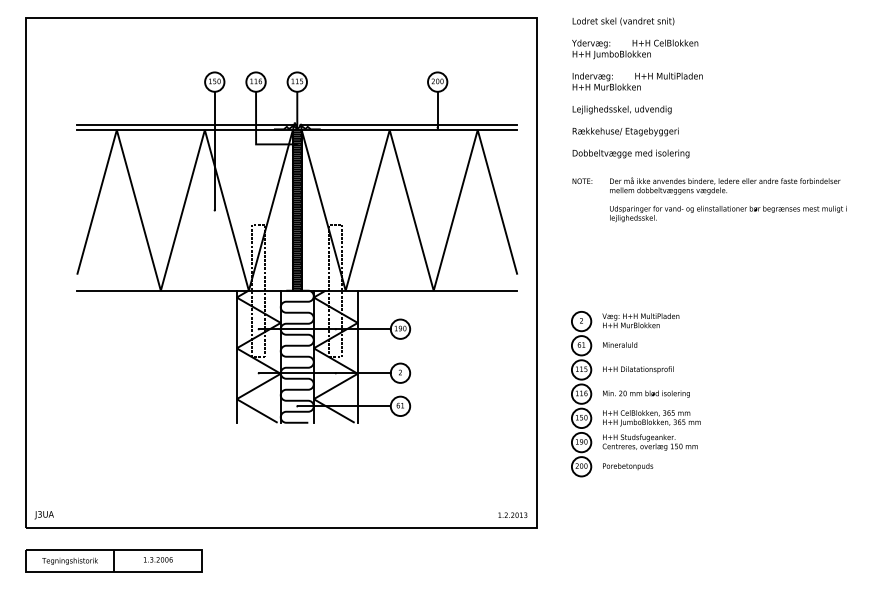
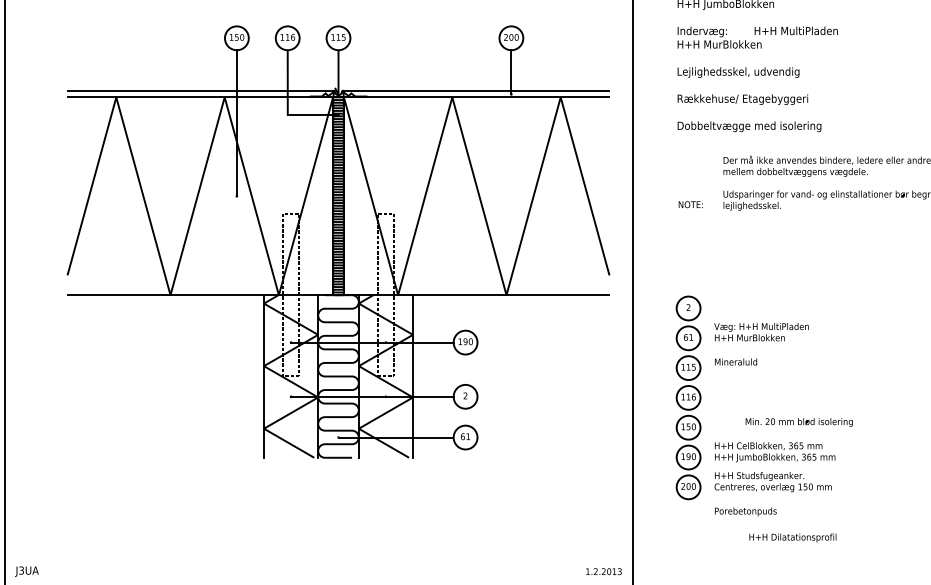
text: (582, 180) -> (690, 203), moved
text: (638, 369) -> (793, 537), moved
text: (646, 393) -> (799, 421), moved
part: (581, 394) -> (688, 398), moved

